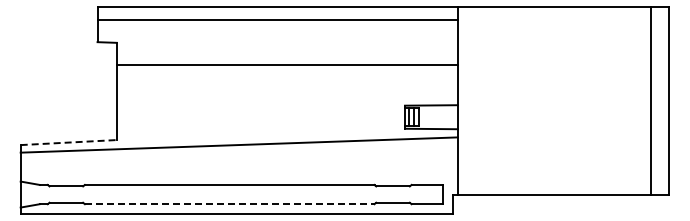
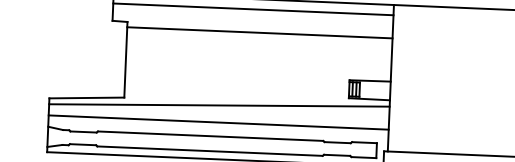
line: (286, 64) -> (259, 32), moved
line: (69, 142) -> (87, 97), dashed -> solid
line: (238, 166) -> (218, 122), added
line: (229, 204) -> (209, 151), dashed -> solid

